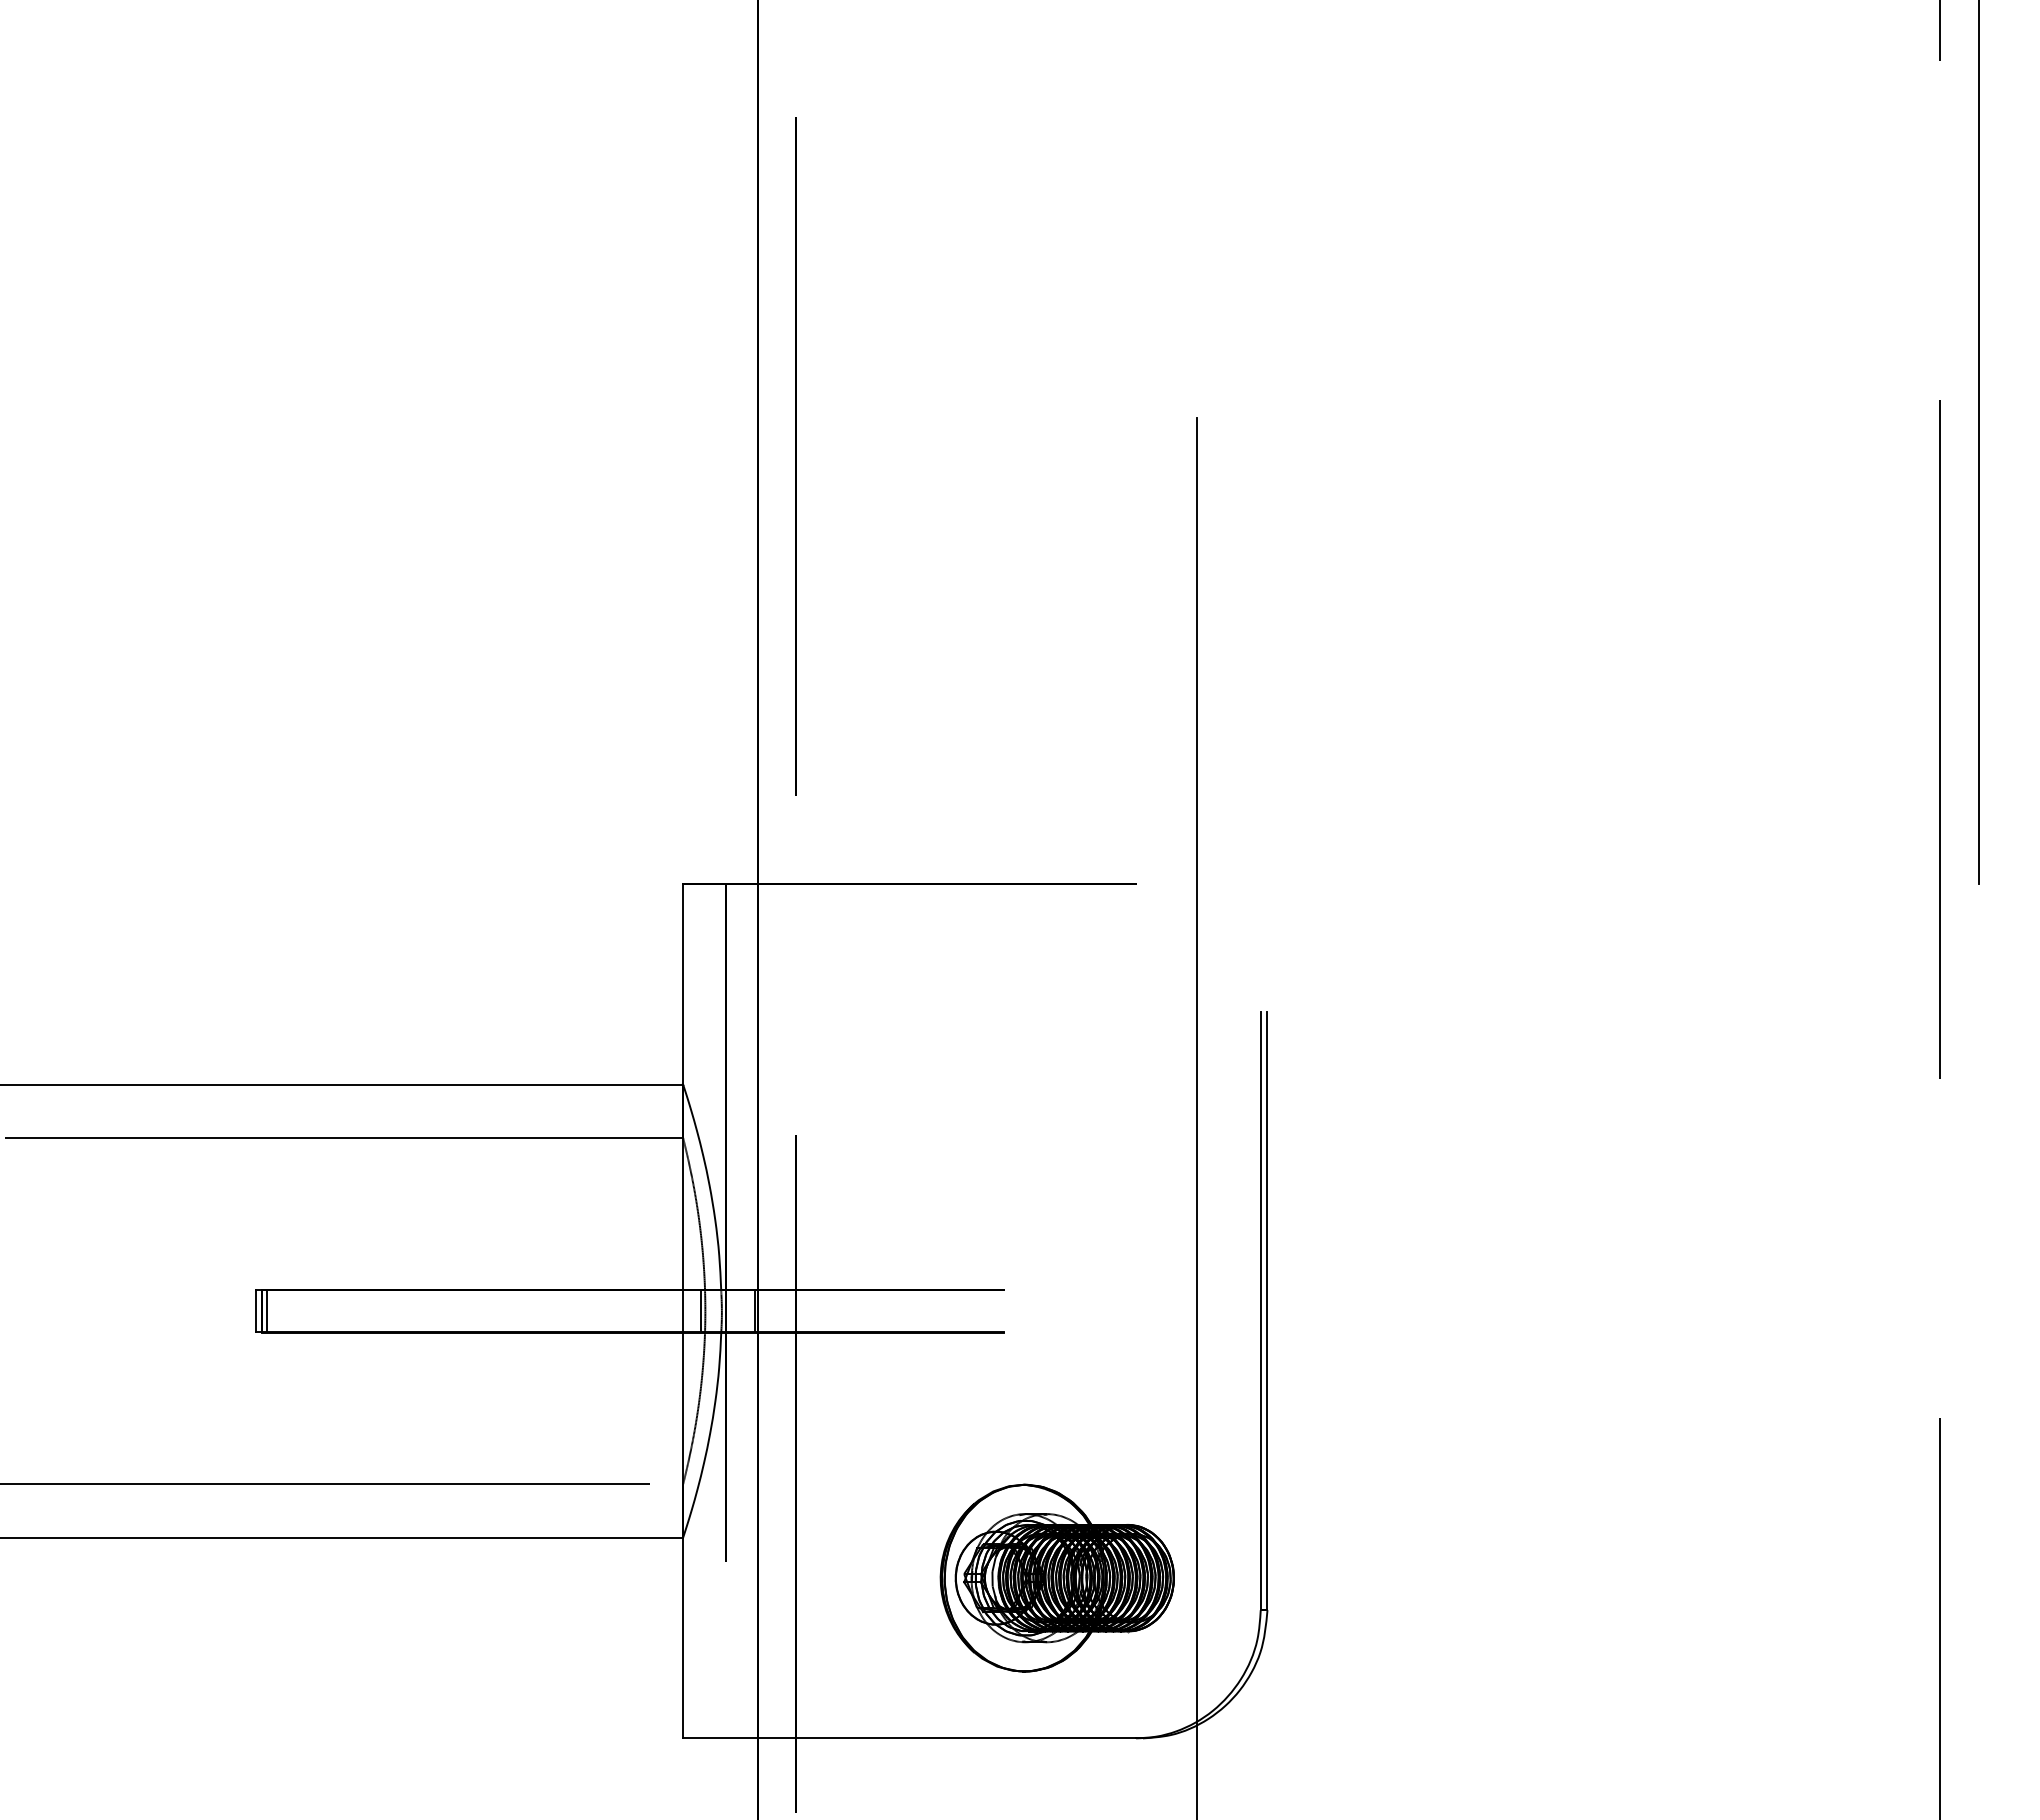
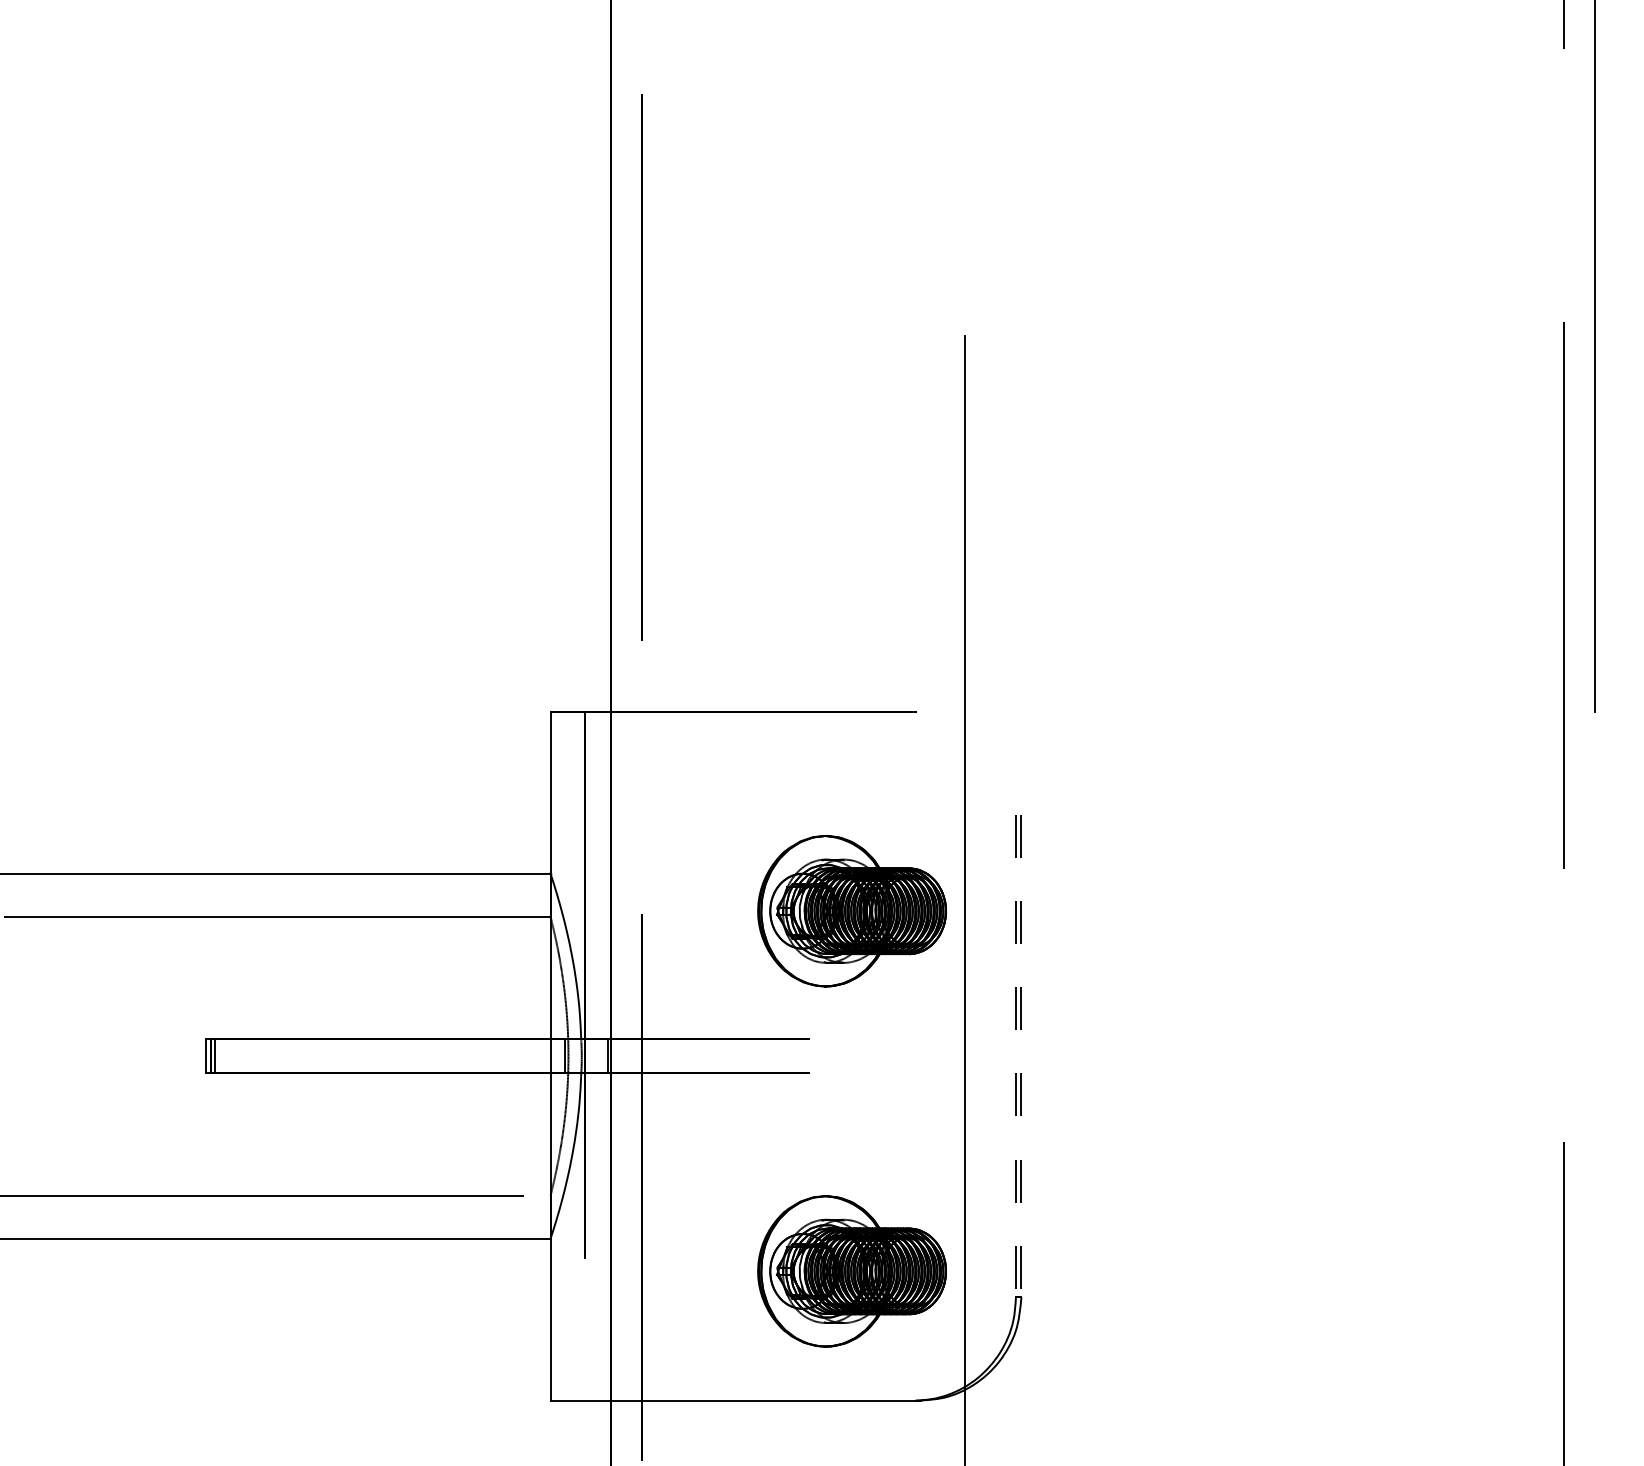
part: (1056, 1130) -> (851, 910), added
line: (1260, 1311) -> (1015, 1056), solid -> dashed
line: (1267, 1311) -> (1021, 1056), solid -> dashed

